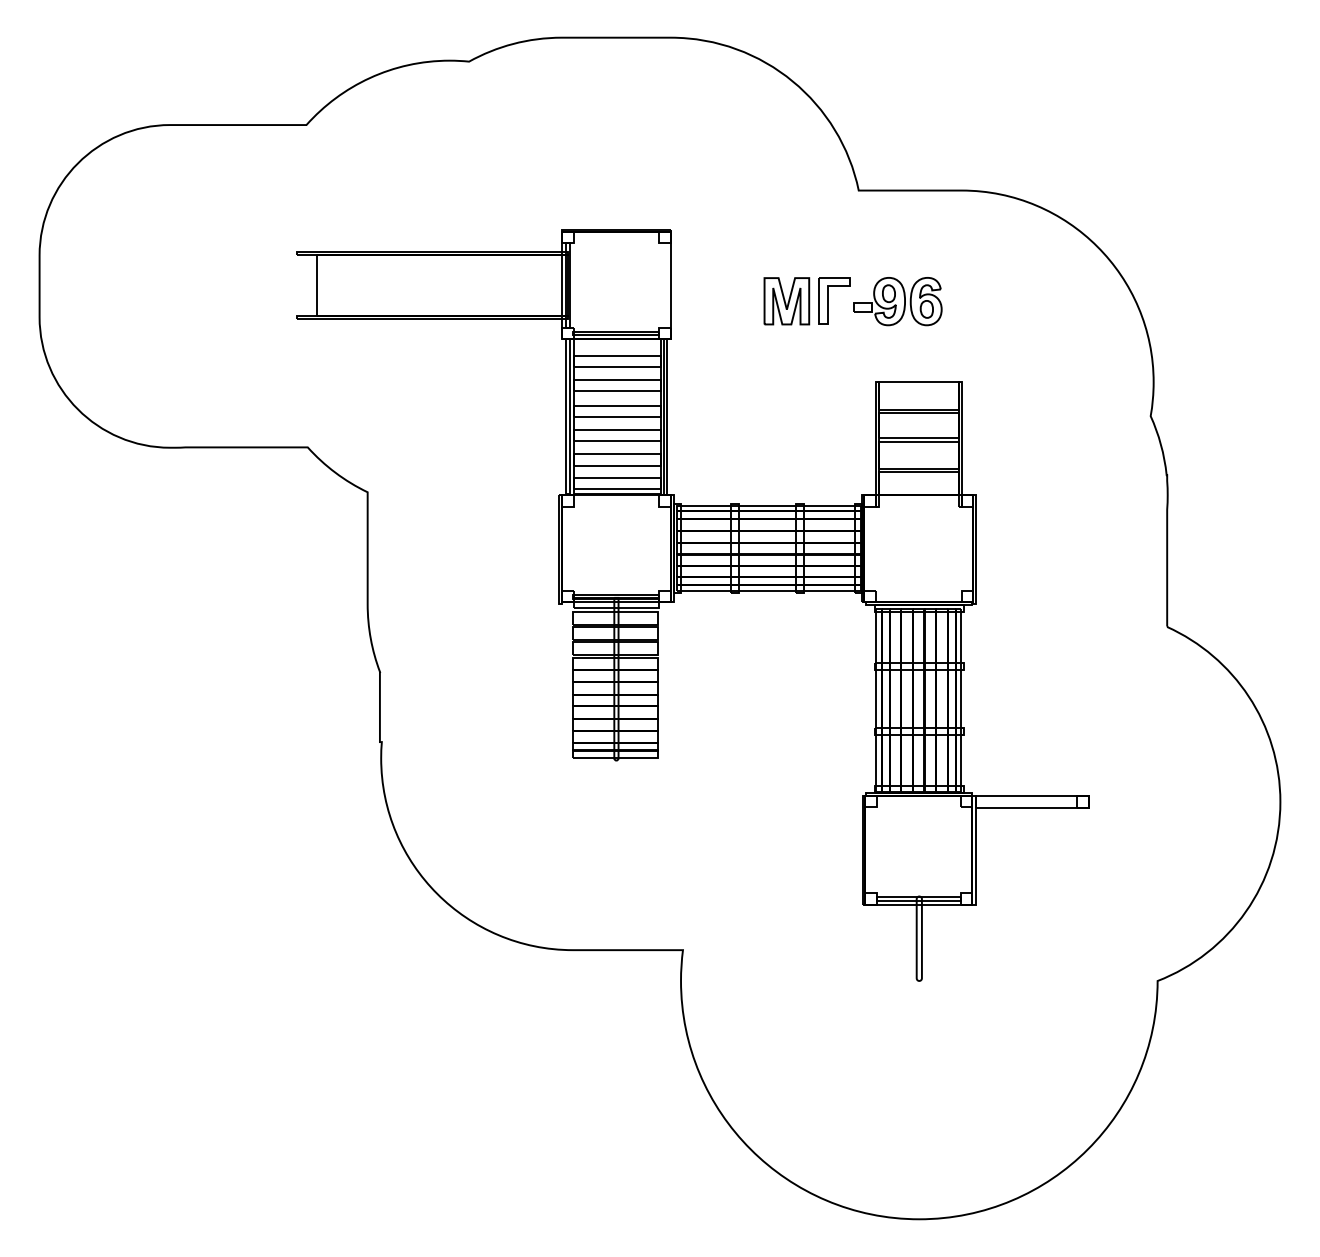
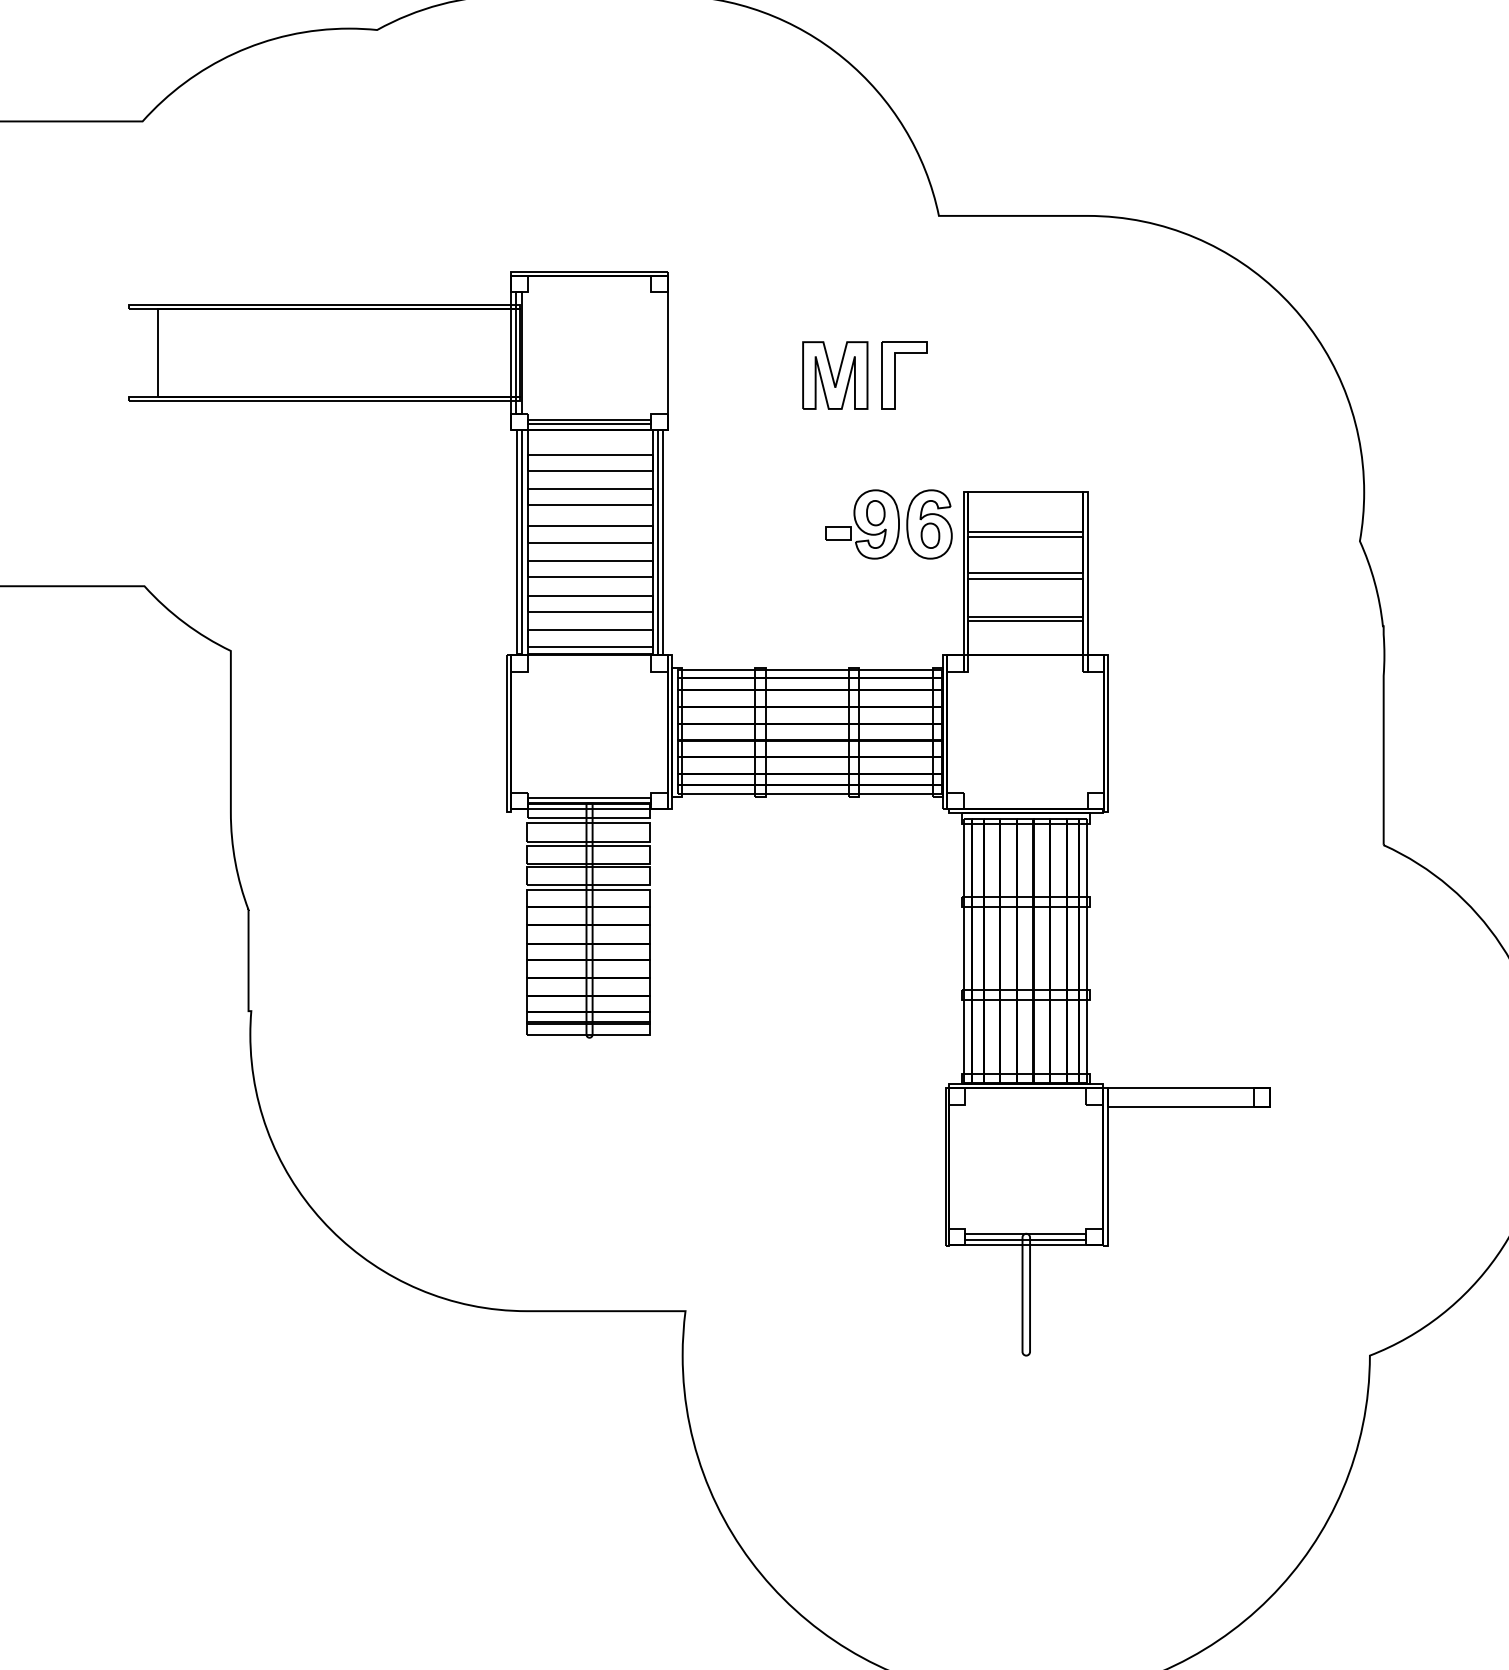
part: (897, 301) -> (888, 524), moved

